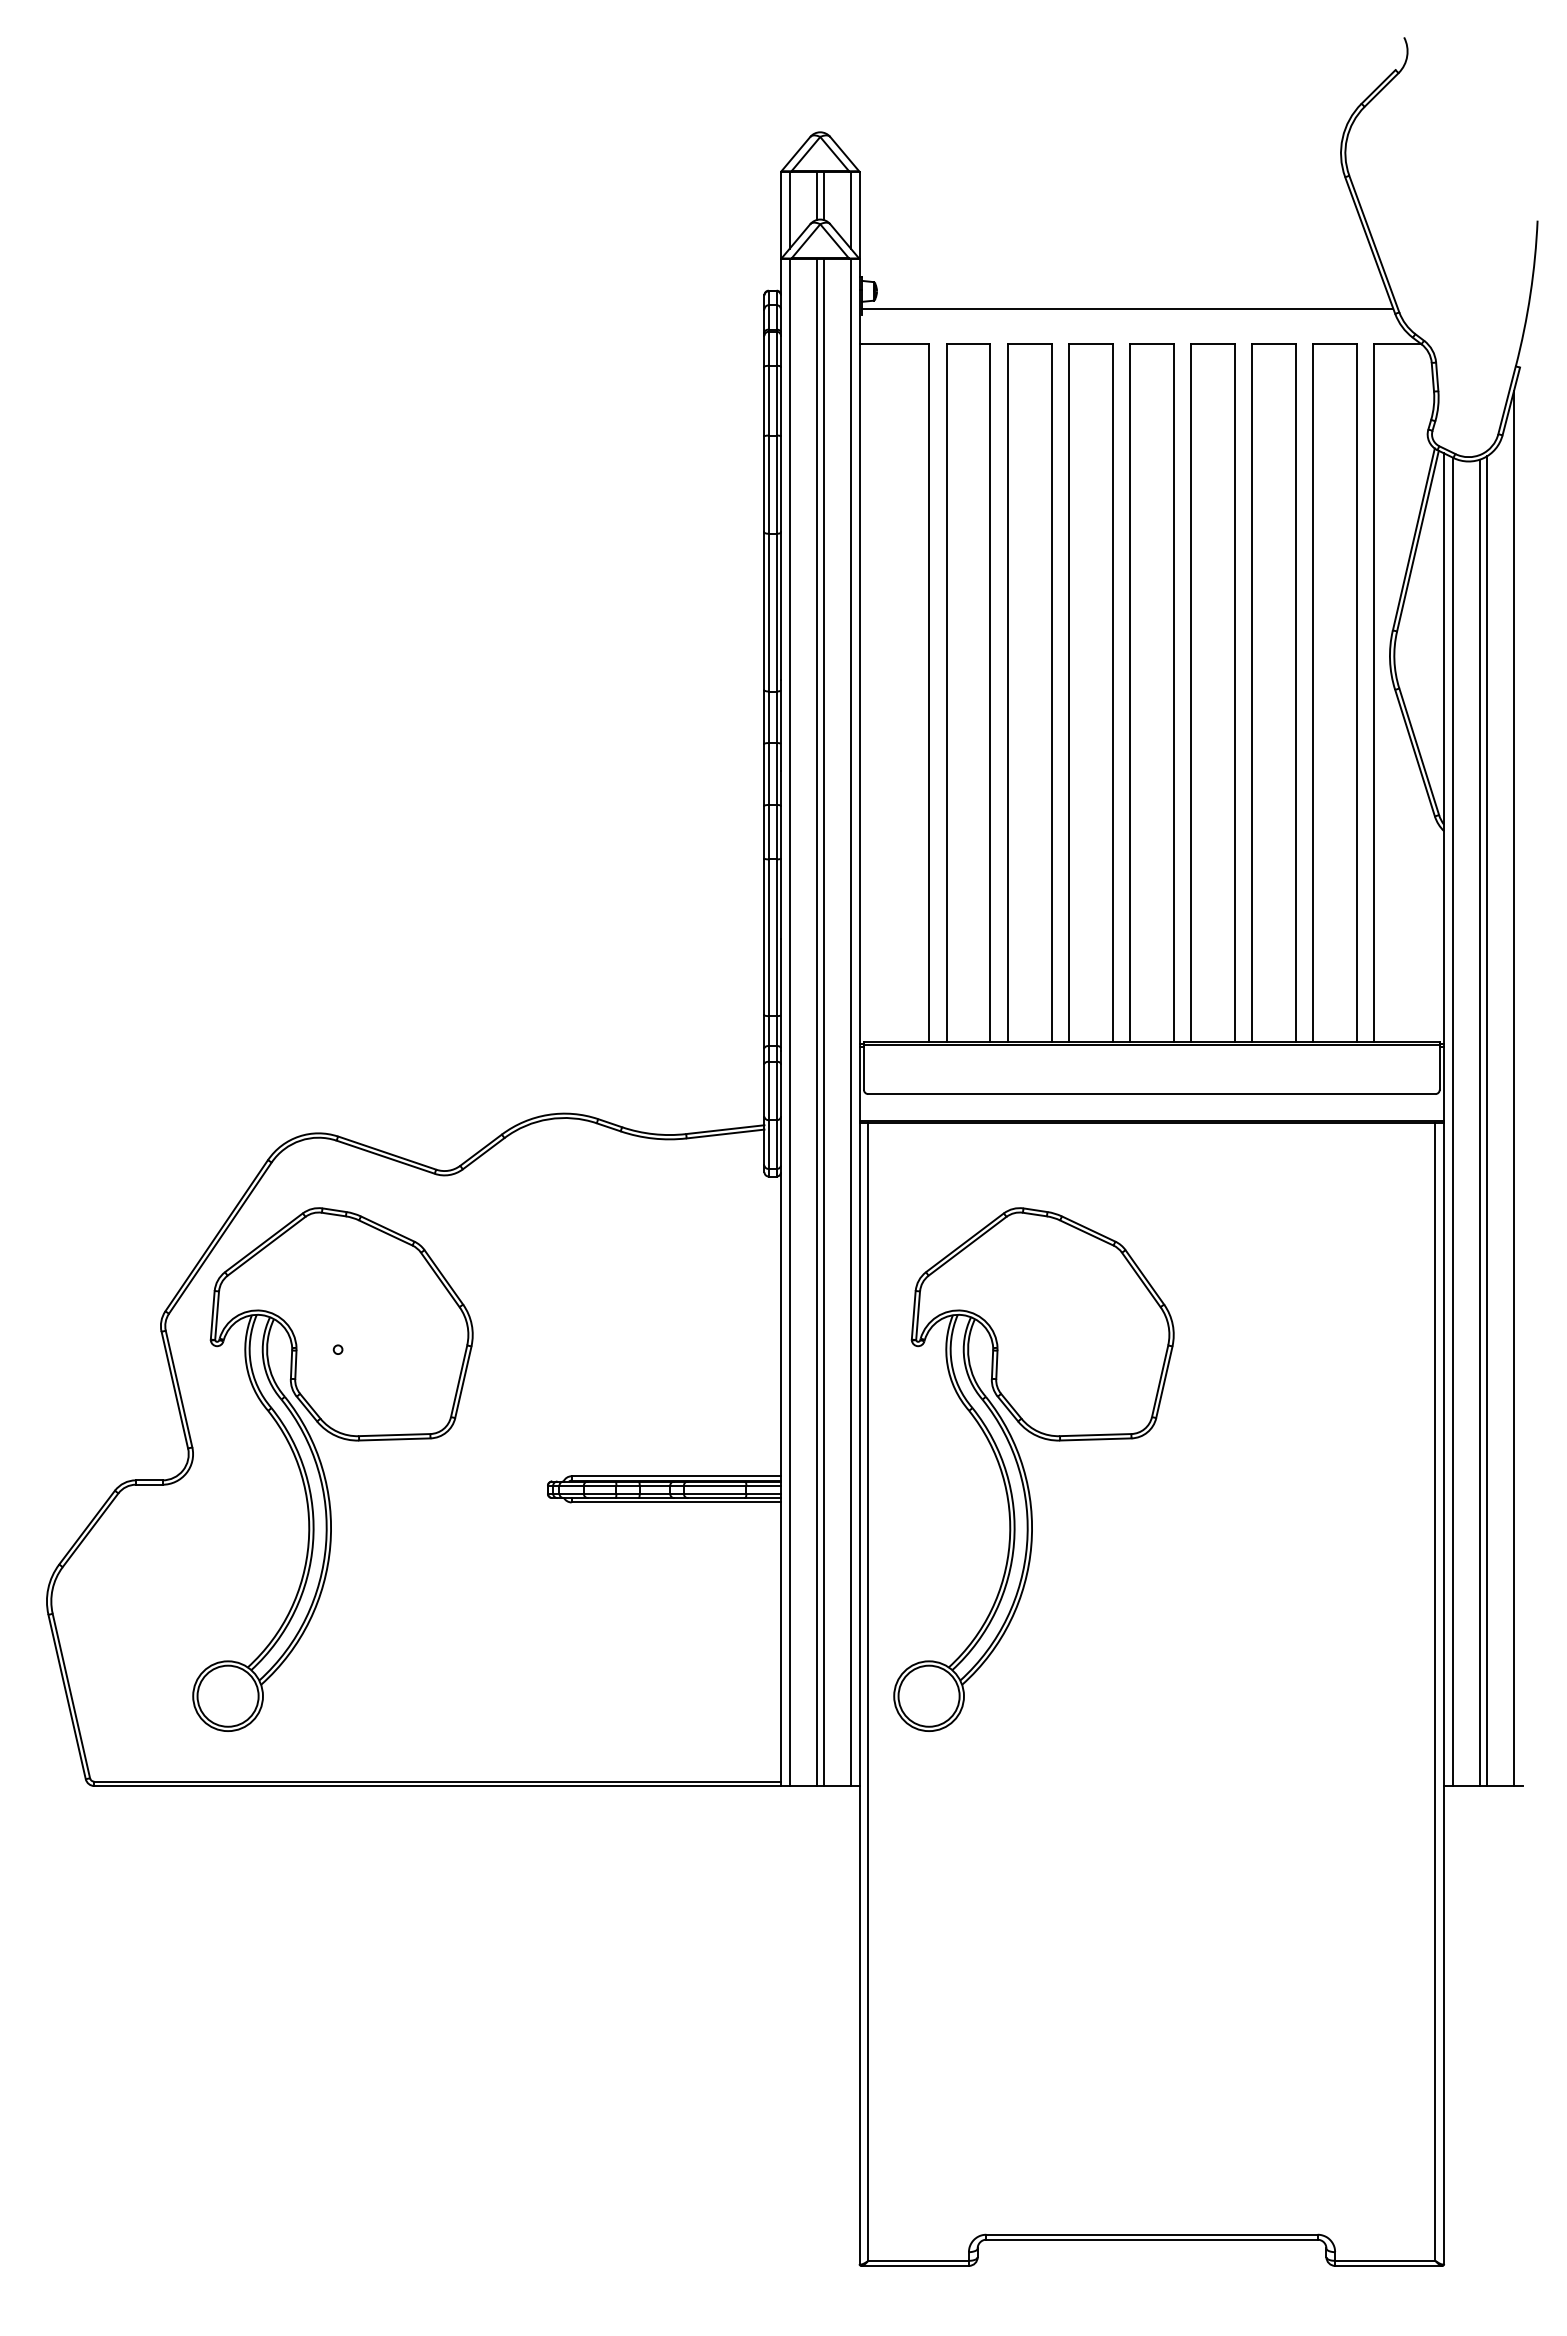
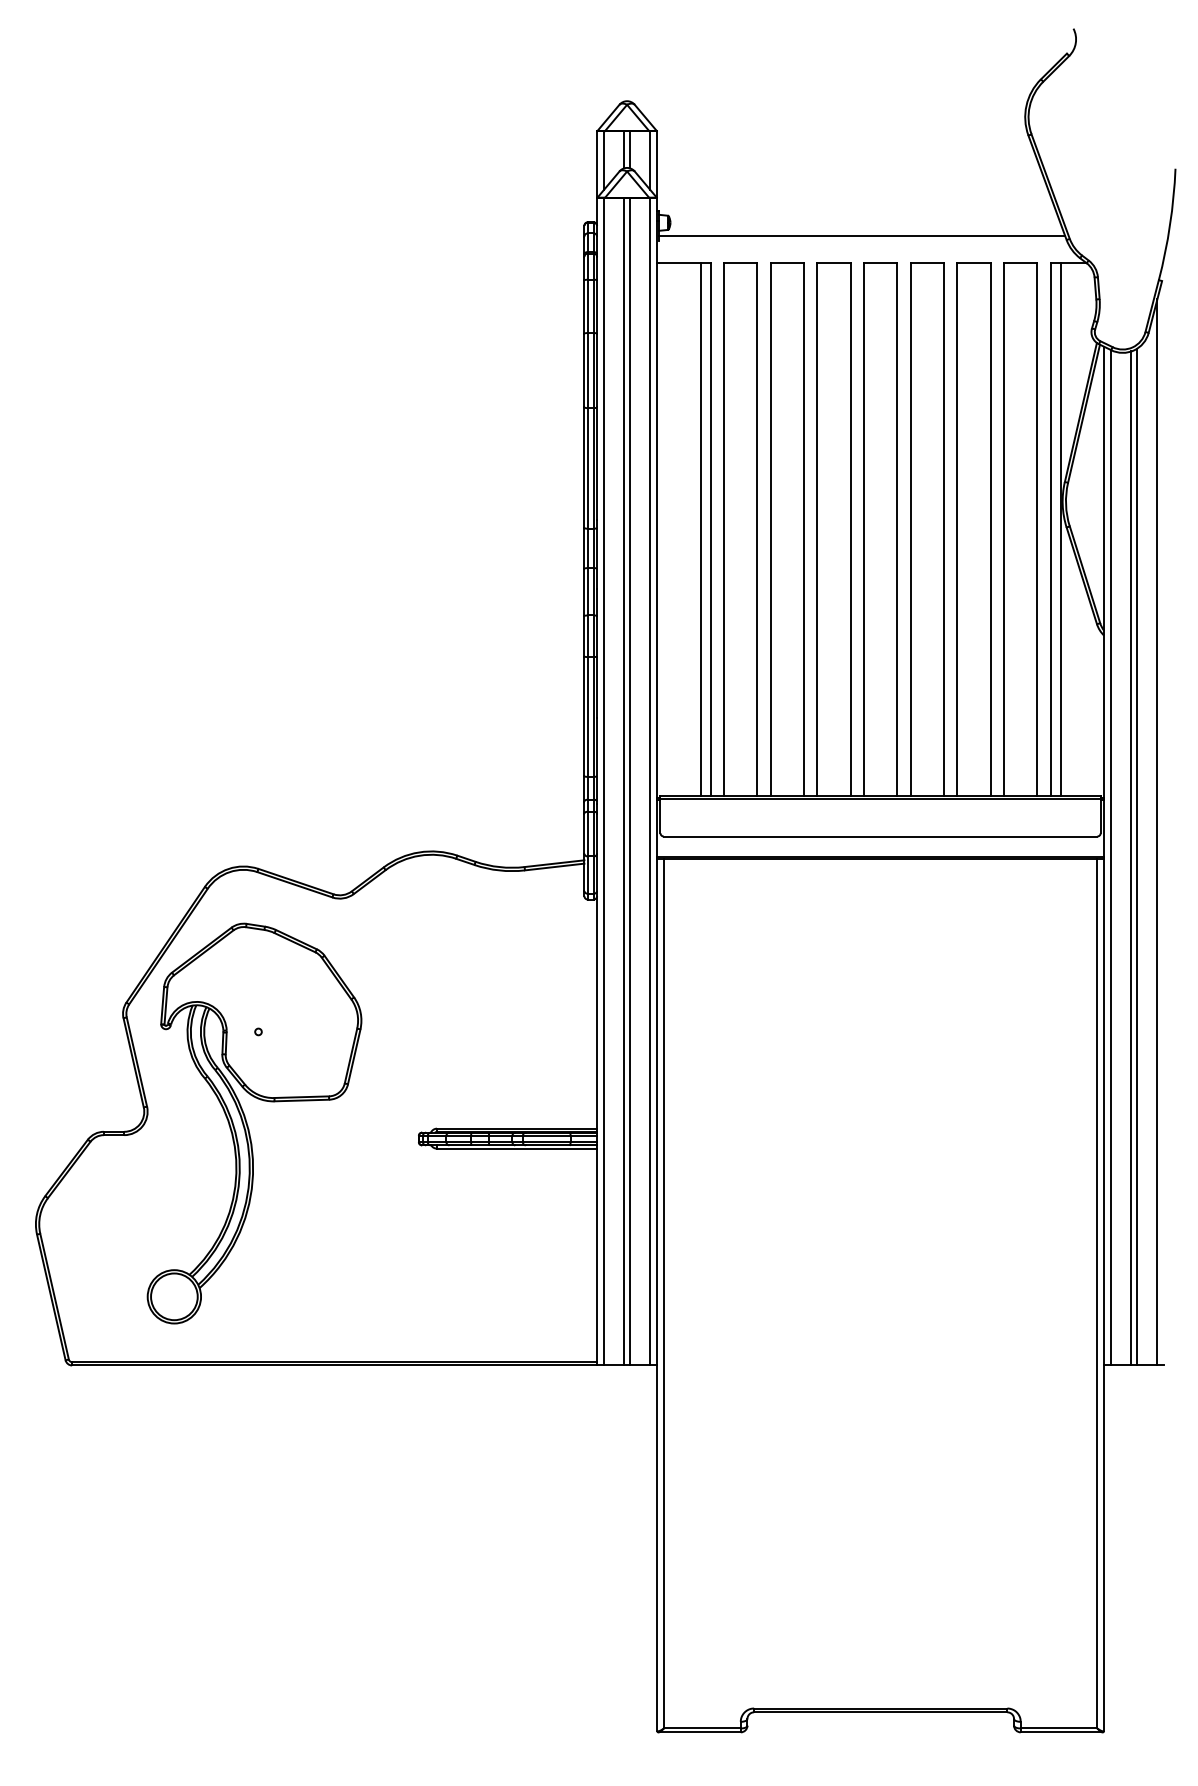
line: (916, 692) -> (700, 529), added
line: (1387, 692) -> (1060, 529), added
part: (1025, 1471) -> (784, 1125), removed

